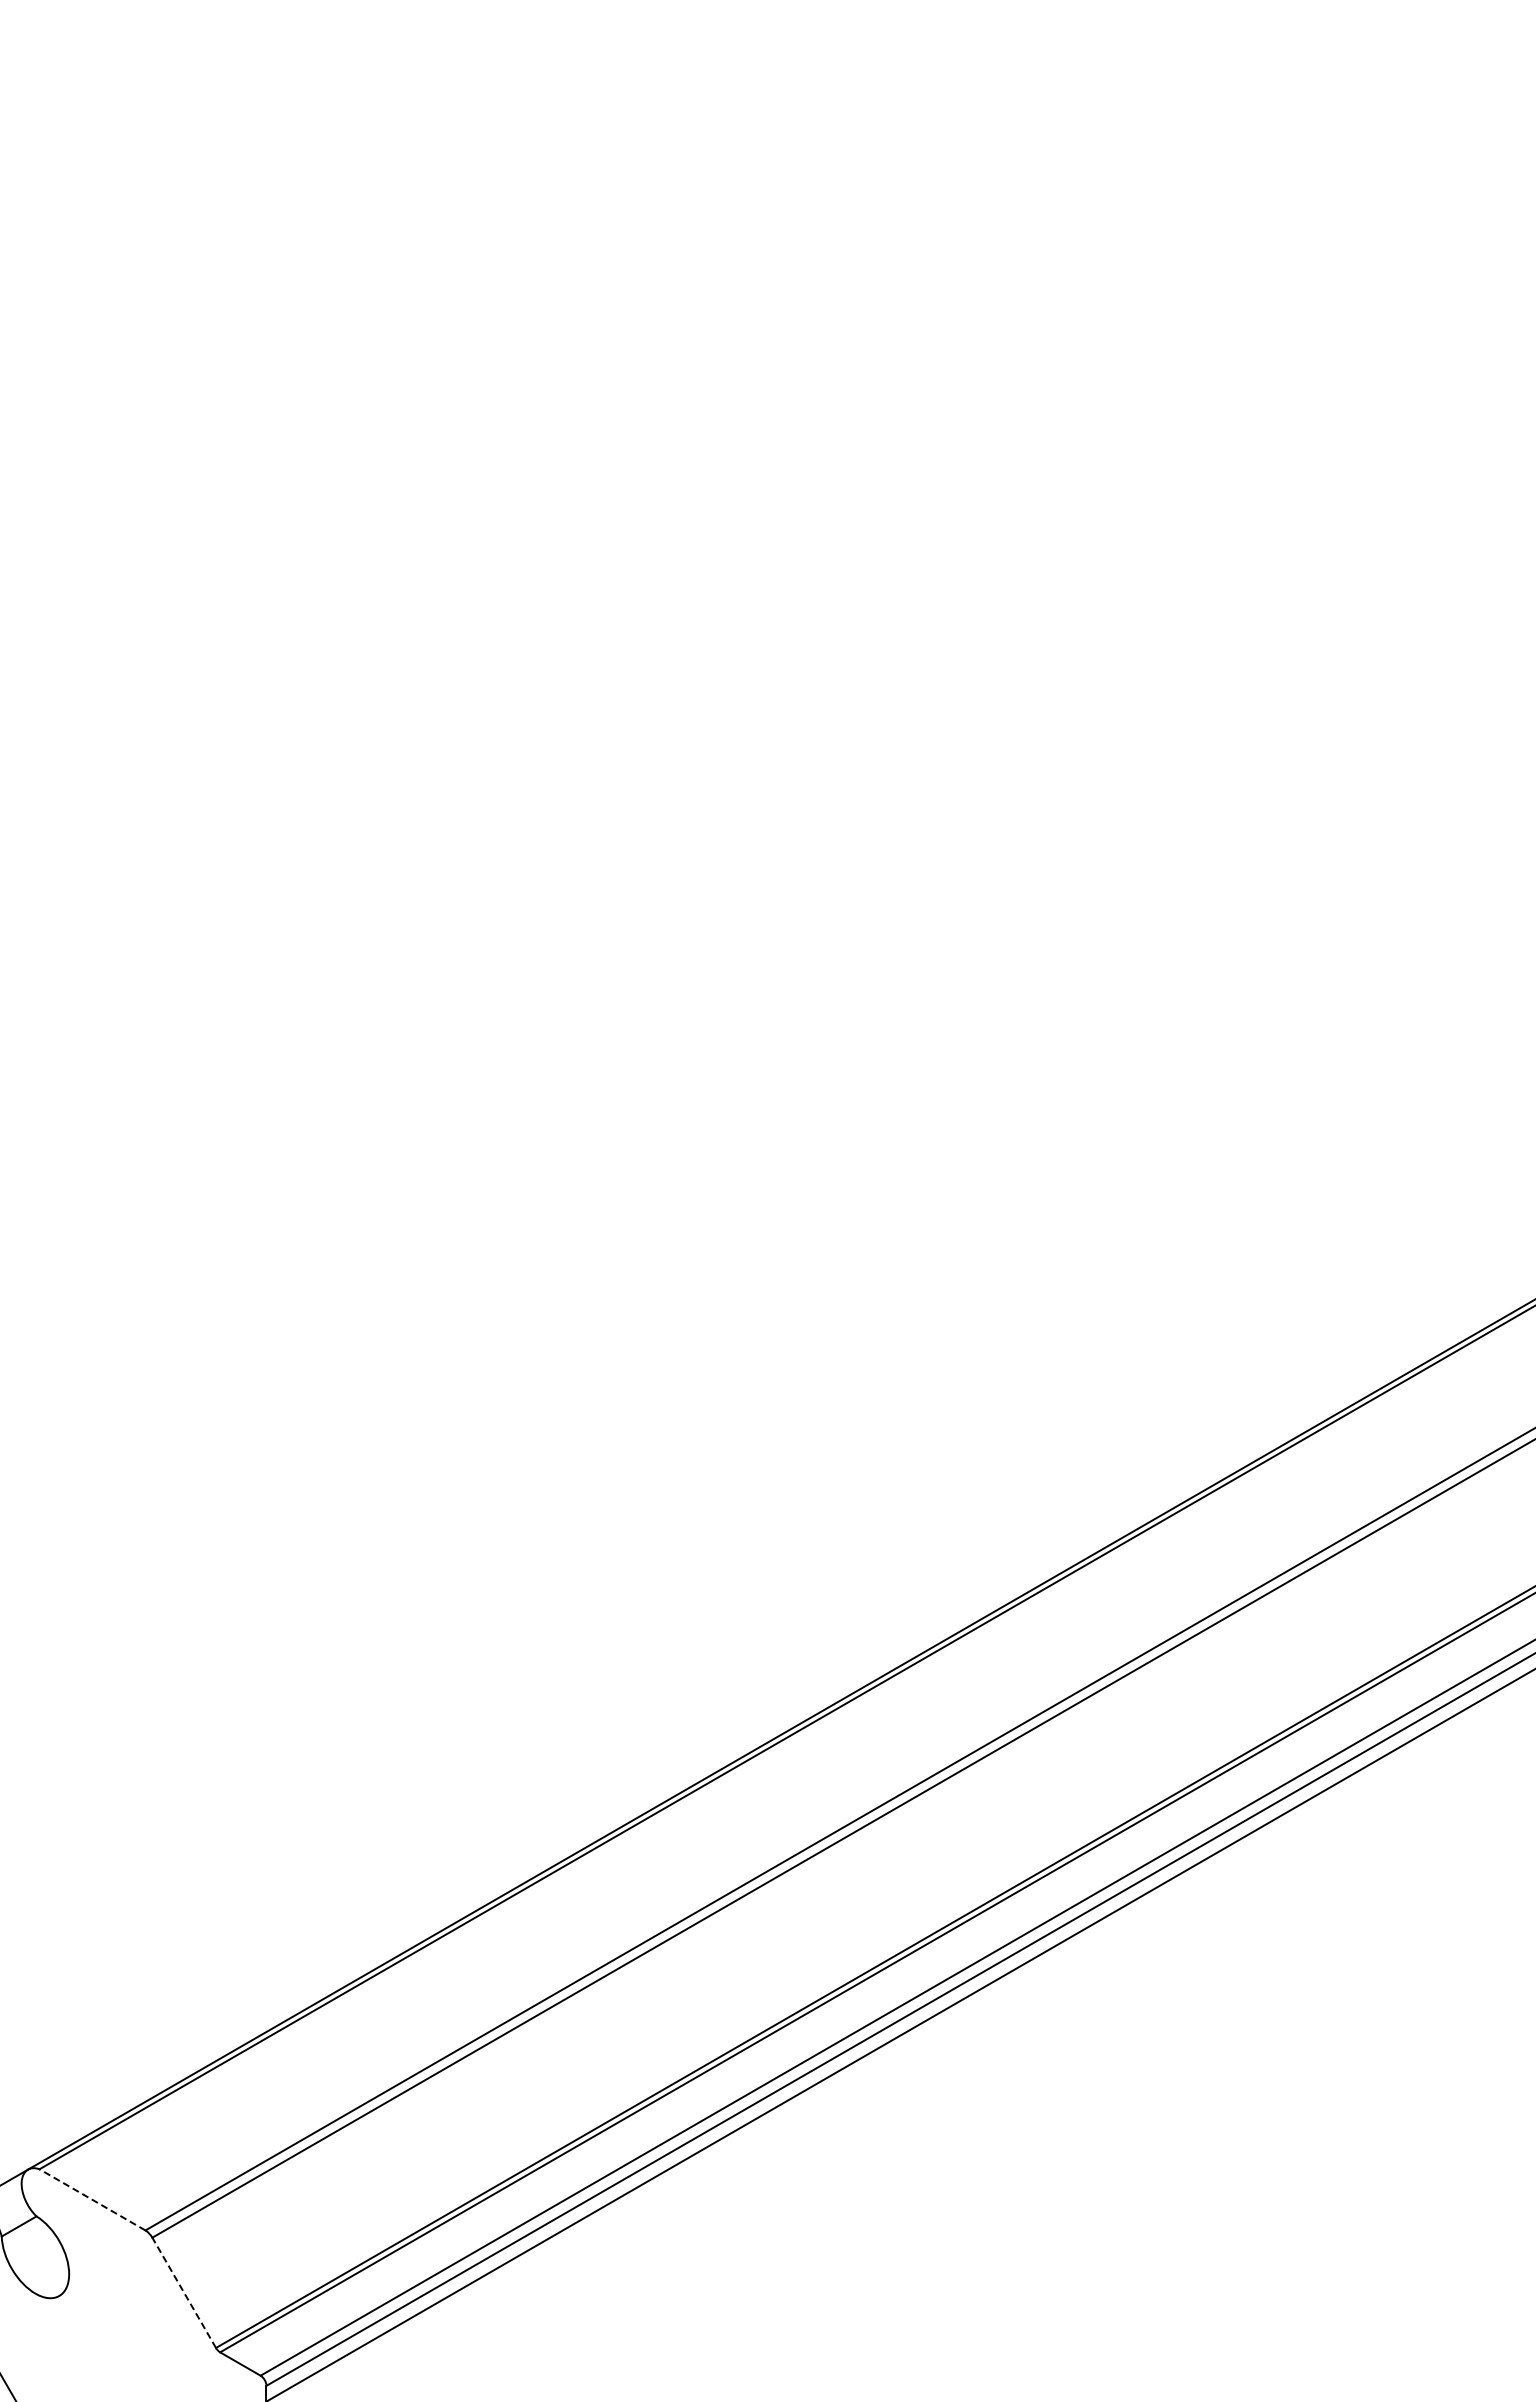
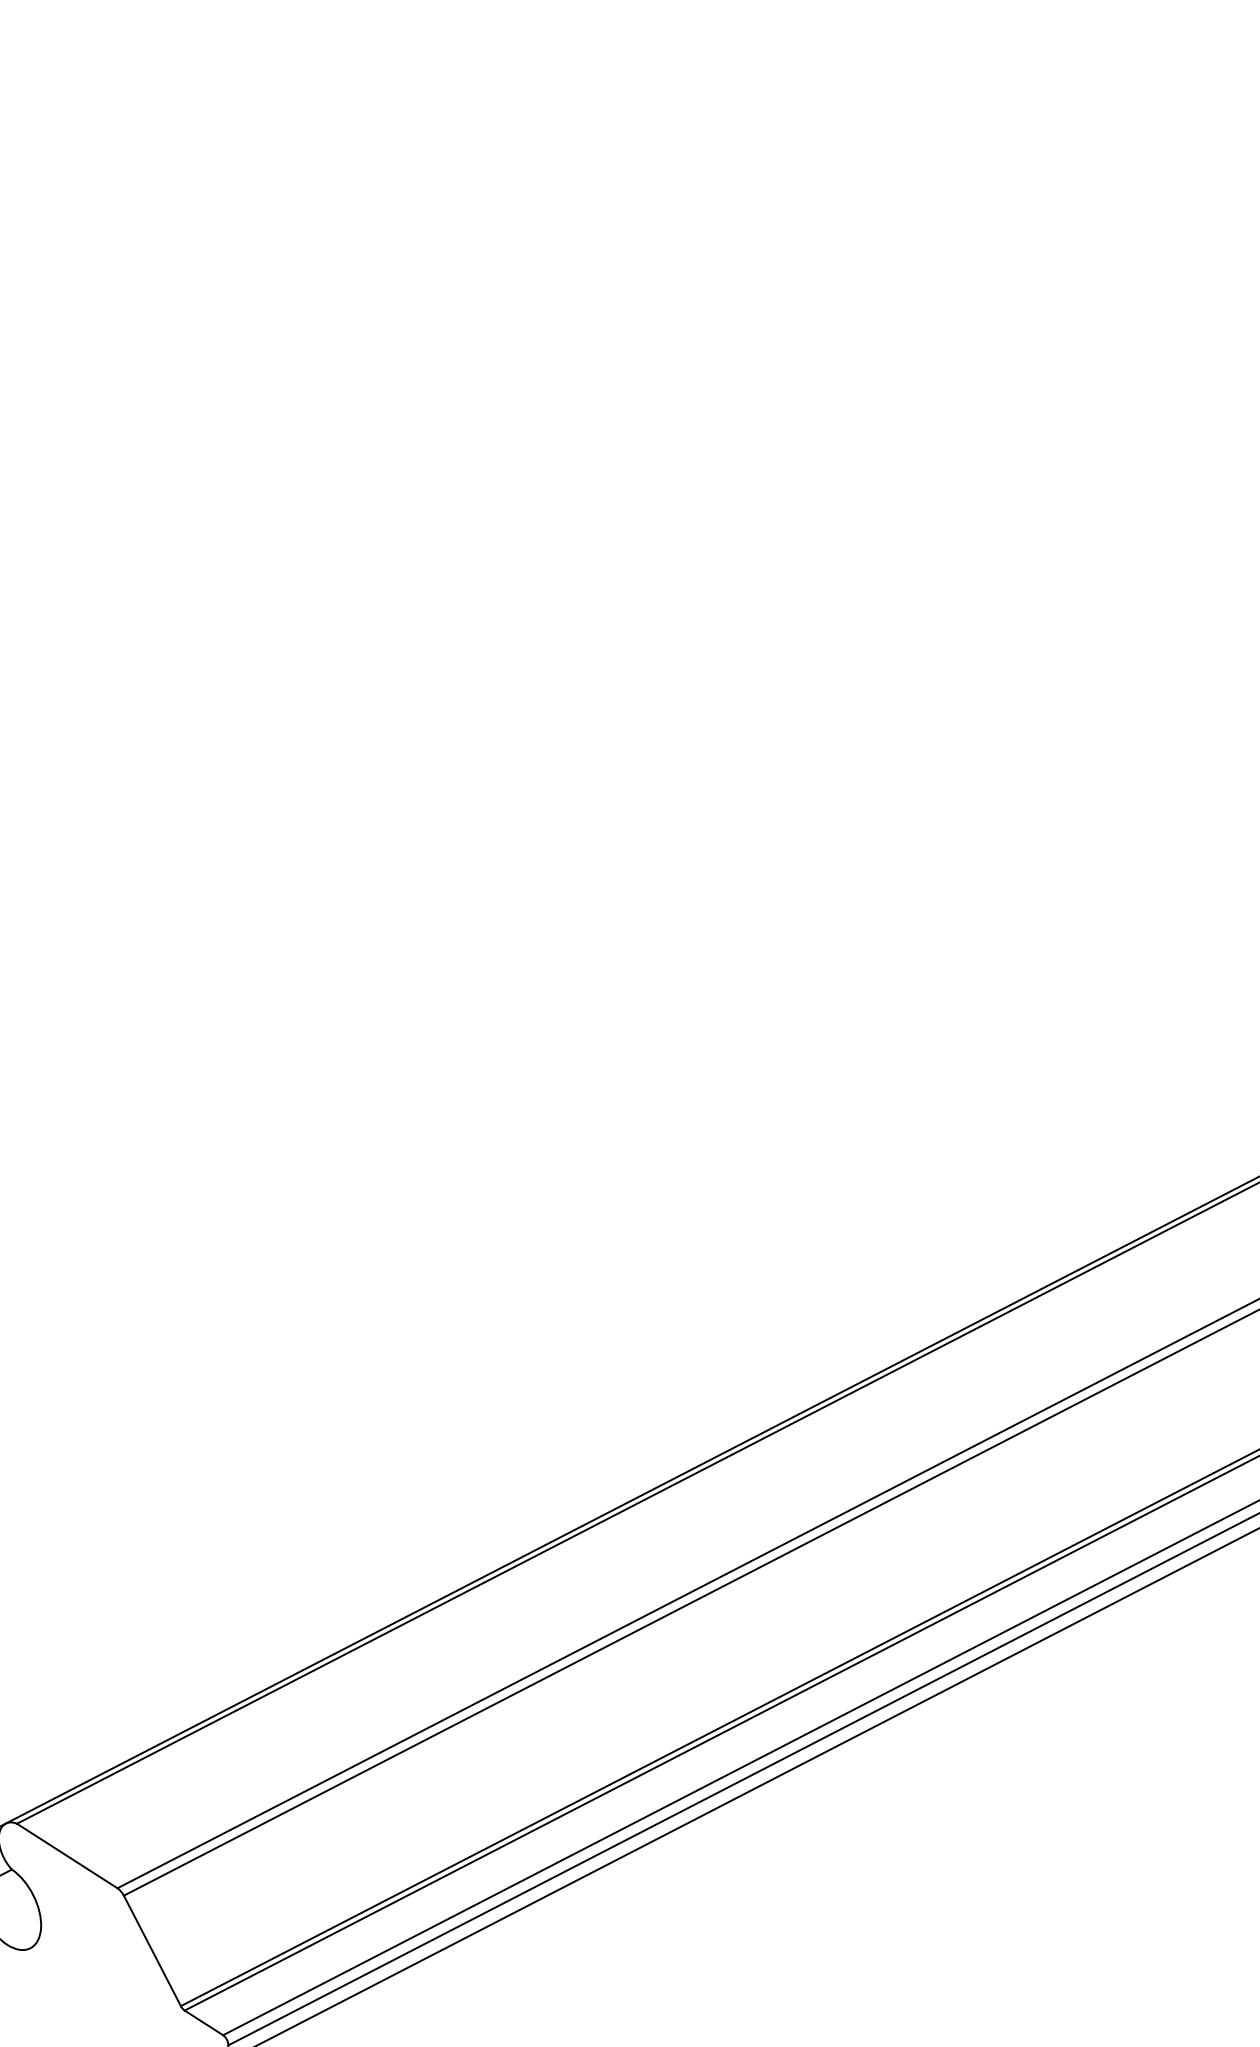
line: (92, 2199) -> (67, 1855), dashed -> solid
line: (184, 2292) -> (152, 1950), dashed -> solid

